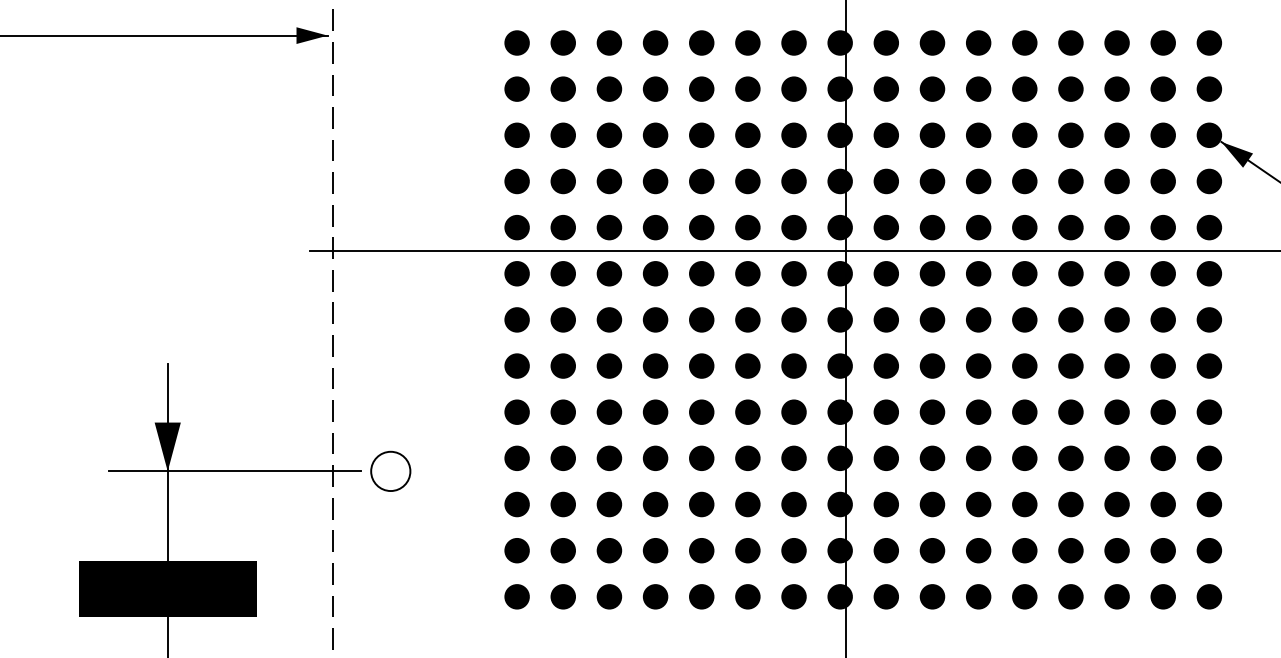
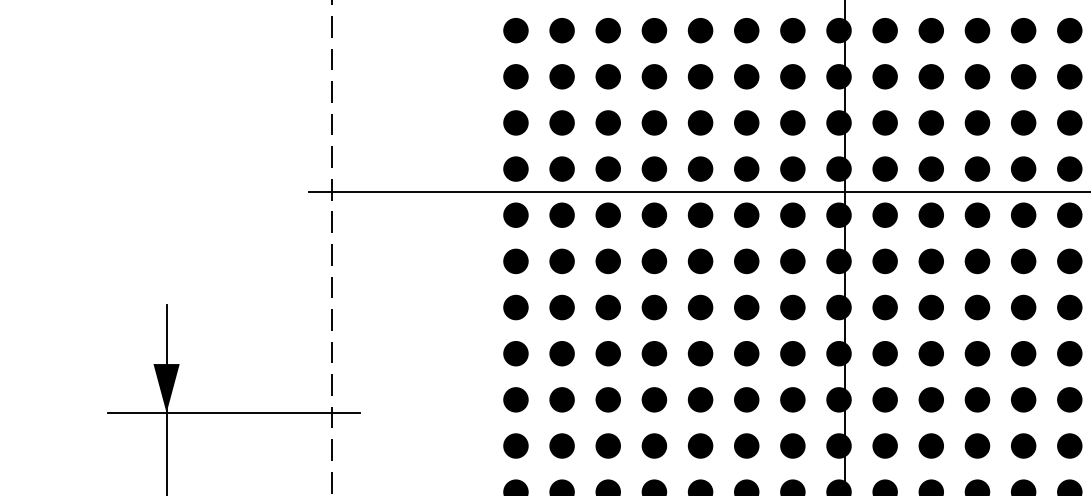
circle: (390, 470) -> (389, 411), removed

